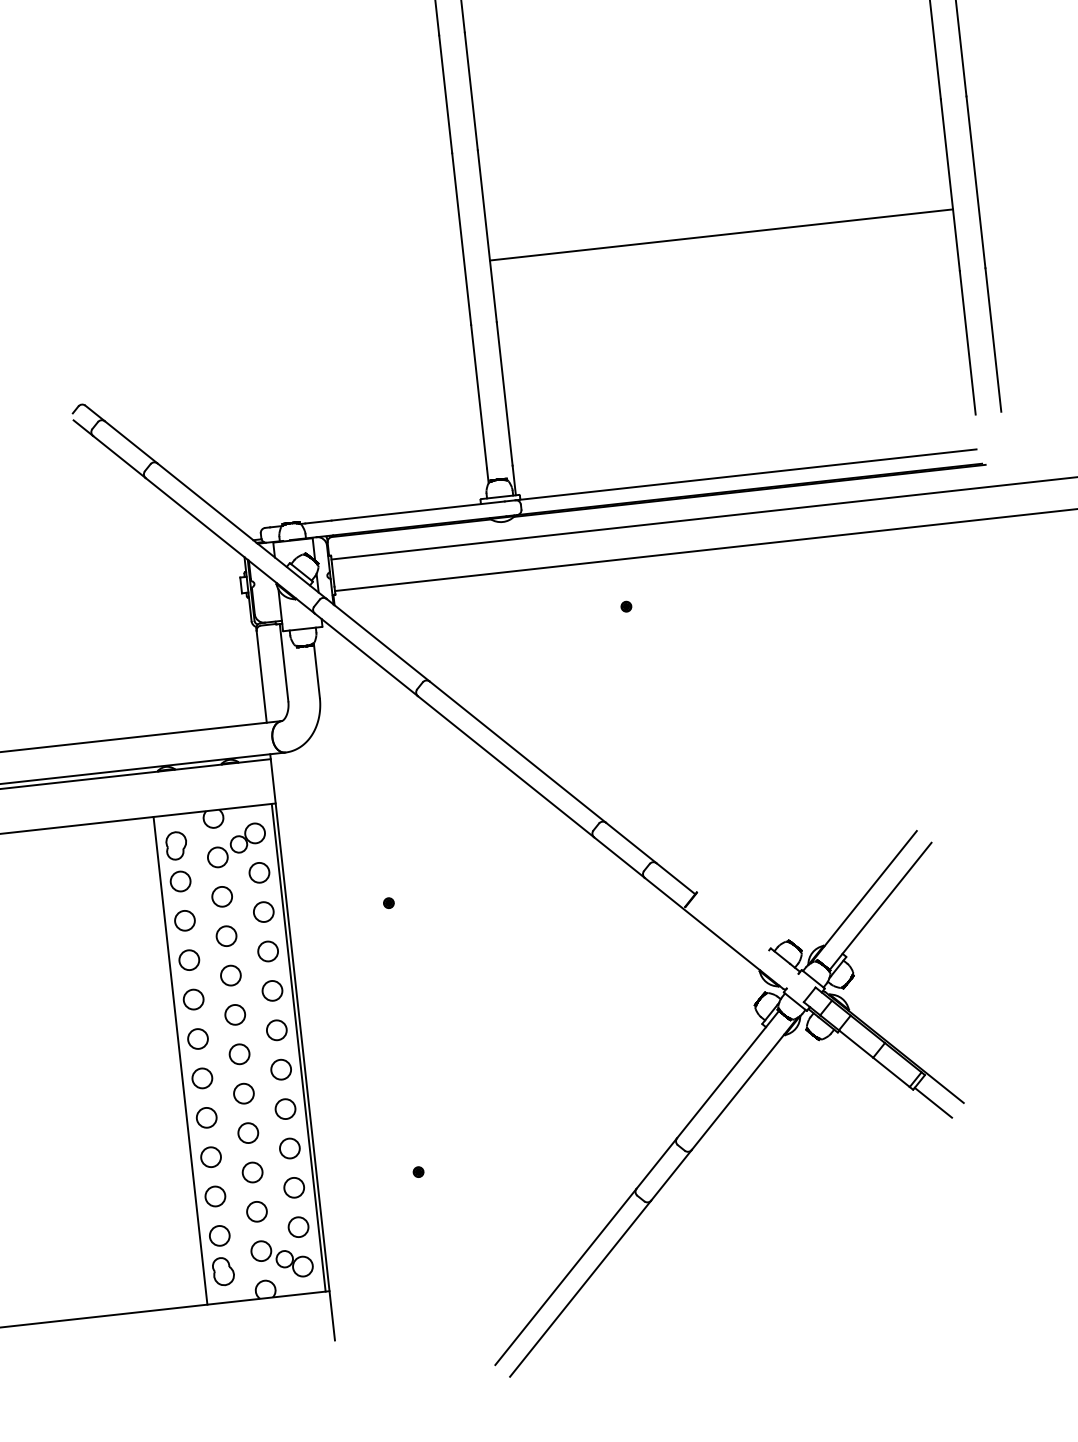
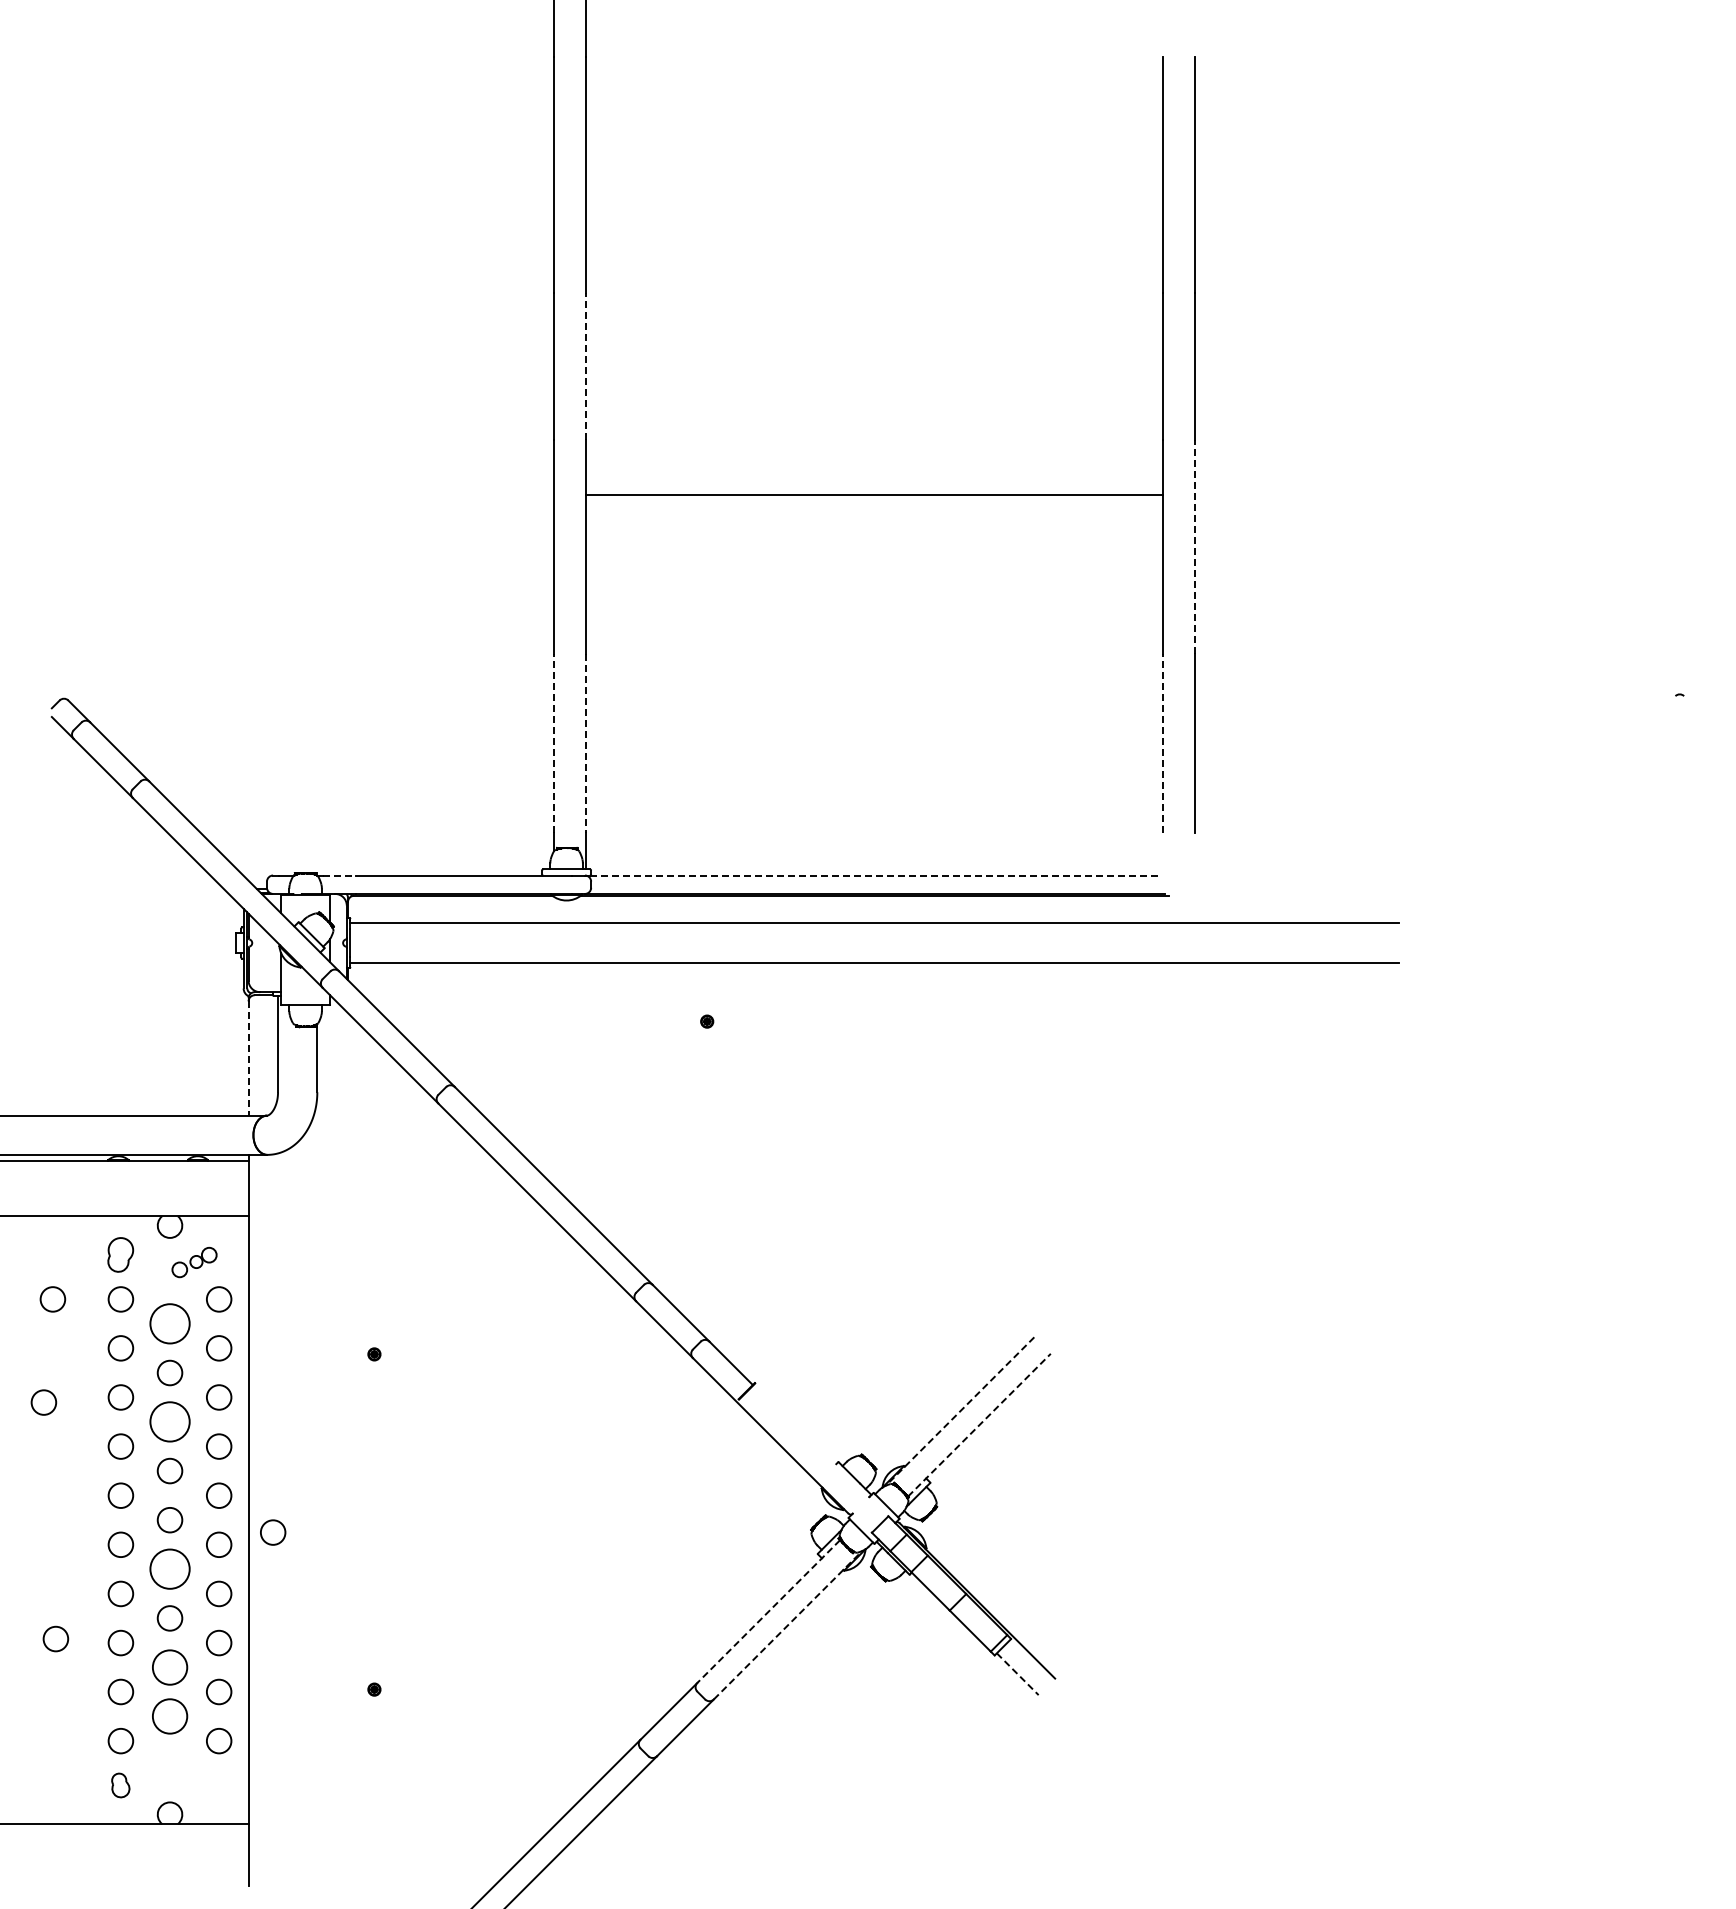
line: (471, 90) -> (586, 365), solid -> dashed
line: (976, 182) -> (1195, 546), solid -> dashed
line: (721, 234) -> (874, 494), moved
line: (967, 342) -> (1163, 742), solid -> dashed
line: (504, 394) -> (586, 743), solid -> dashed
line: (479, 396) -> (554, 742), solid -> dashed
line: (747, 474) -> (874, 875), solid -> dashed
line: (318, 522) -> (339, 875), solid -> dashed
line: (261, 676) -> (248, 1058), solid -> dashed
part: (236, 845) -> (194, 1262), size x0.6
circle: (125, 887) -> (52, 1299), added
circle: (221, 896) -> (169, 1323), size x1.6
line: (864, 897) -> (960, 1411), solid -> dashed
line: (880, 906) -> (979, 1425), solid -> dashed
circle: (127, 971) -> (43, 1402), added
circle: (230, 975) -> (169, 1422), size x1.6
line: (298, 1048) -> (243, 1520), removed
circle: (323, 1055) -> (273, 1532), added
line: (180, 1061) -> (96, 1520), removed
line: (727, 1074) -> (768, 1611), solid -> dashed
line: (745, 1084) -> (788, 1625), solid -> dashed
circle: (243, 1093) -> (169, 1569), size x1.6
line: (933, 1103) -> (1017, 1674), solid -> dashed
circle: (158, 1159) -> (55, 1638), added
circle: (252, 1172) -> (169, 1667), size x1.4
circle: (256, 1211) -> (169, 1716), size x1.4
part: (282, 1258) -> (194, 1777), removed
part: (223, 1271) -> (120, 1785), size x0.7

